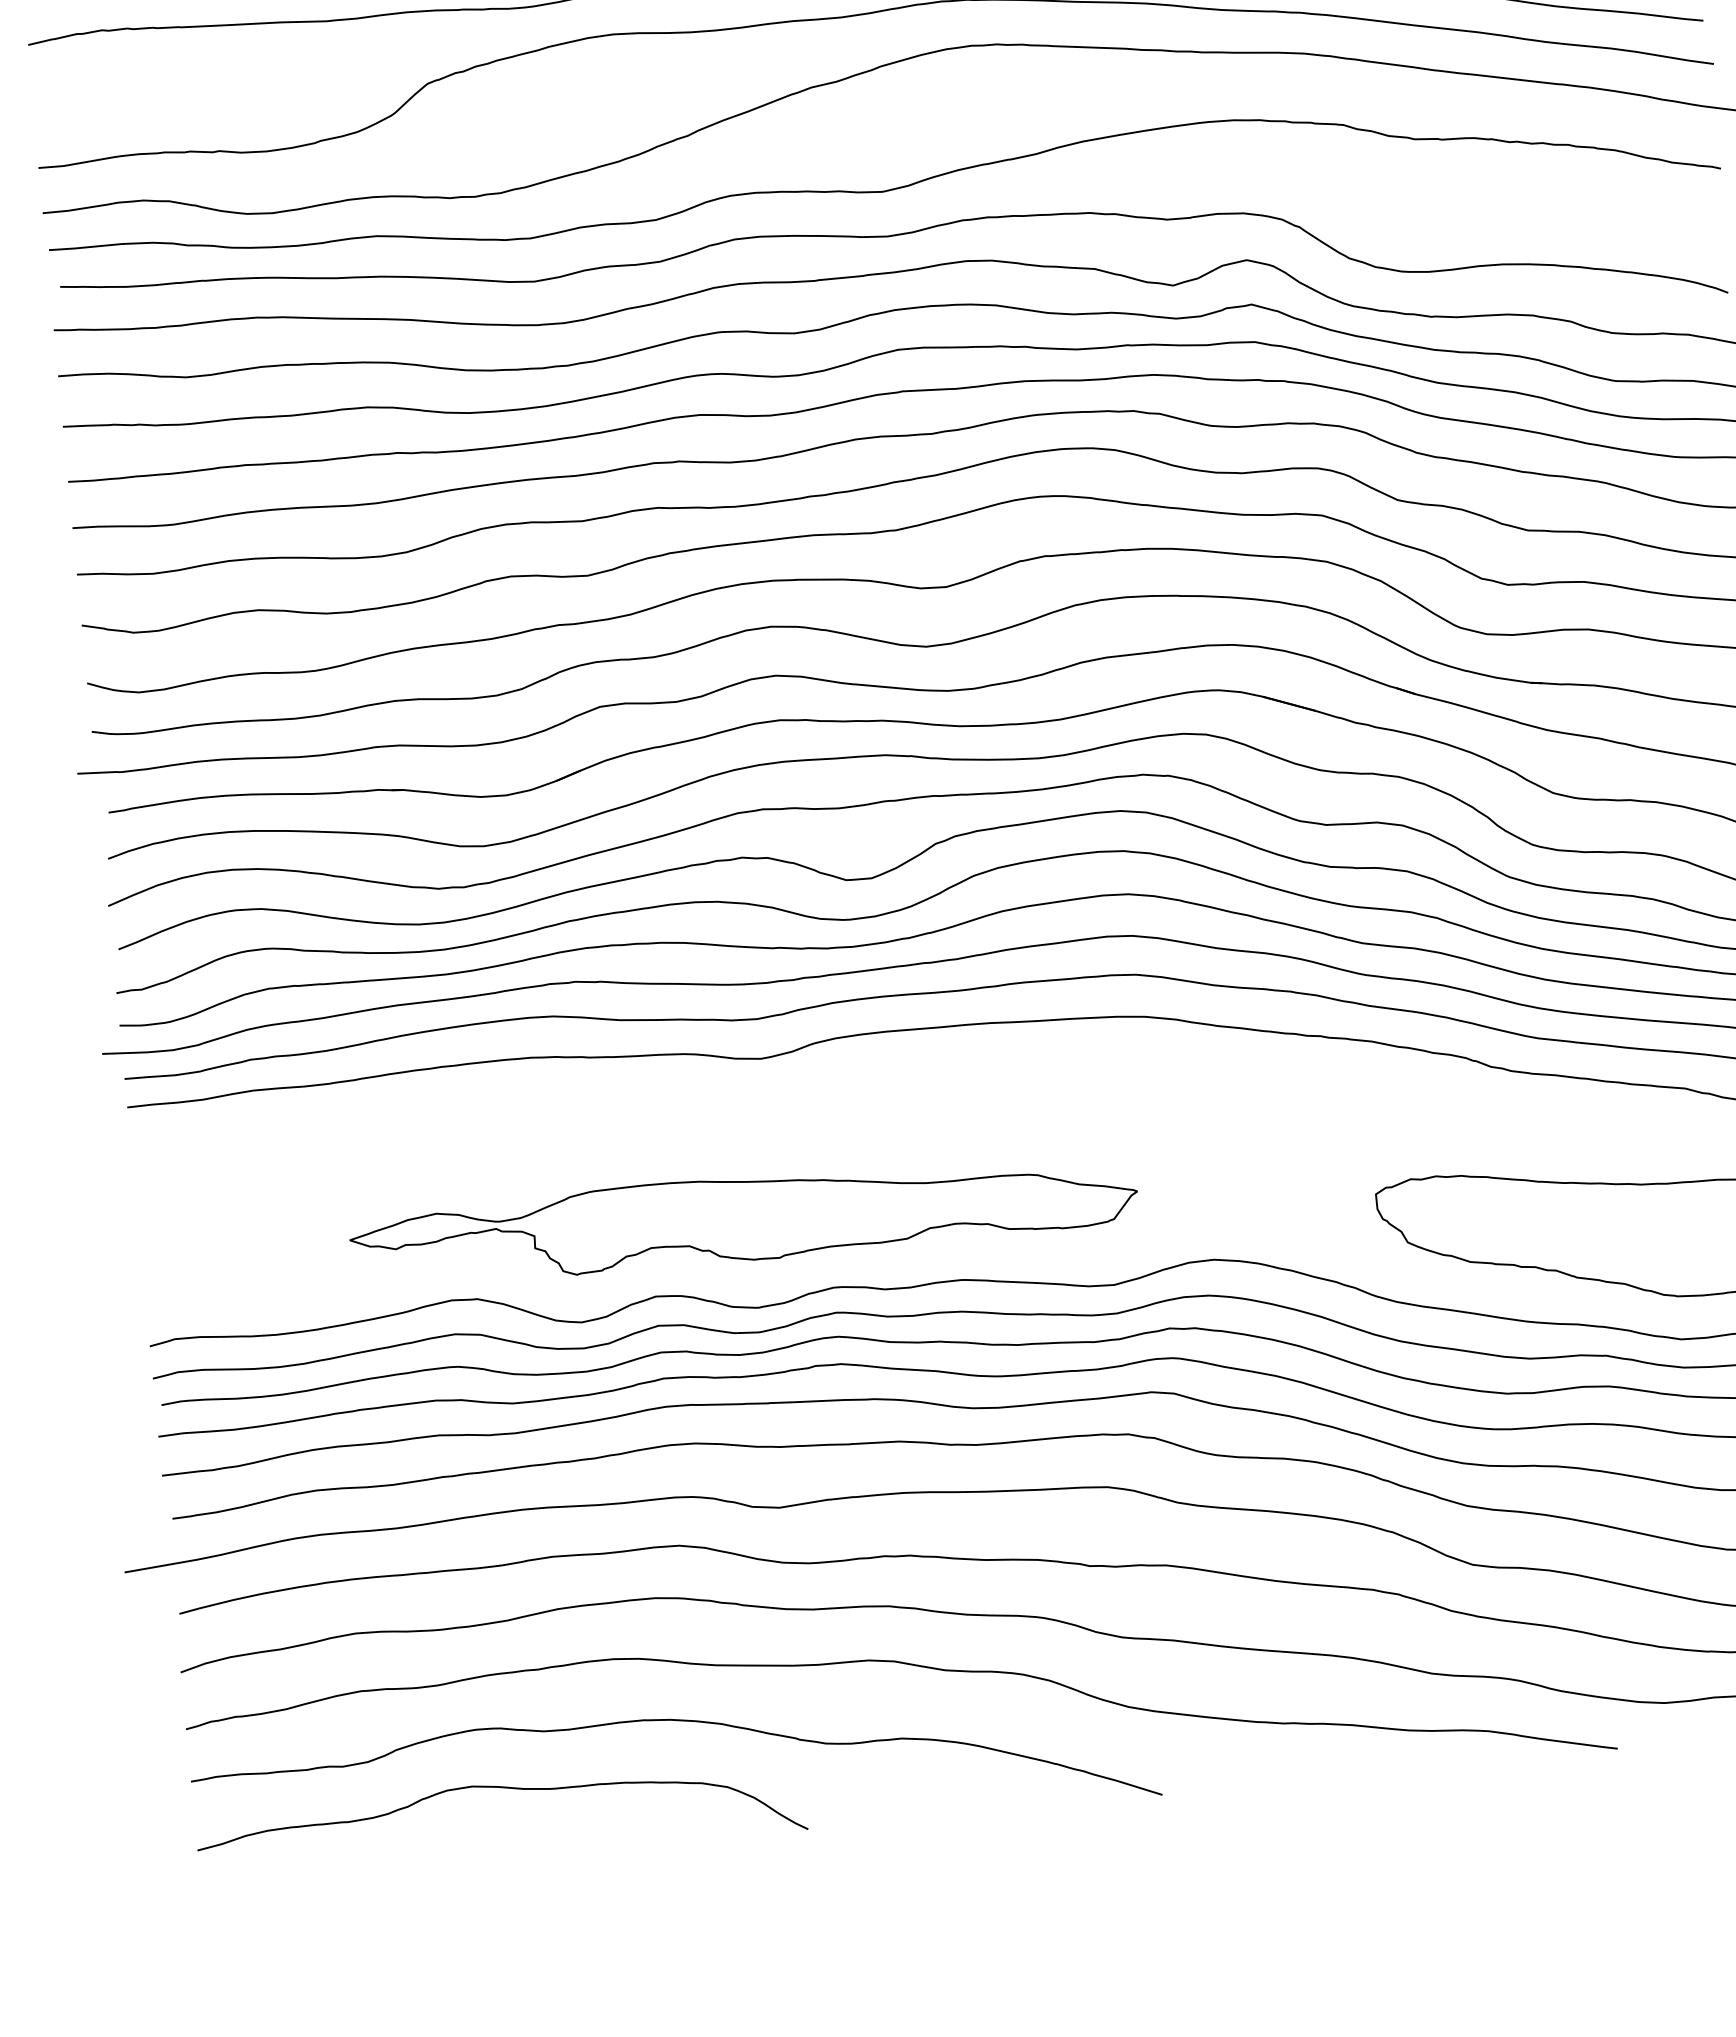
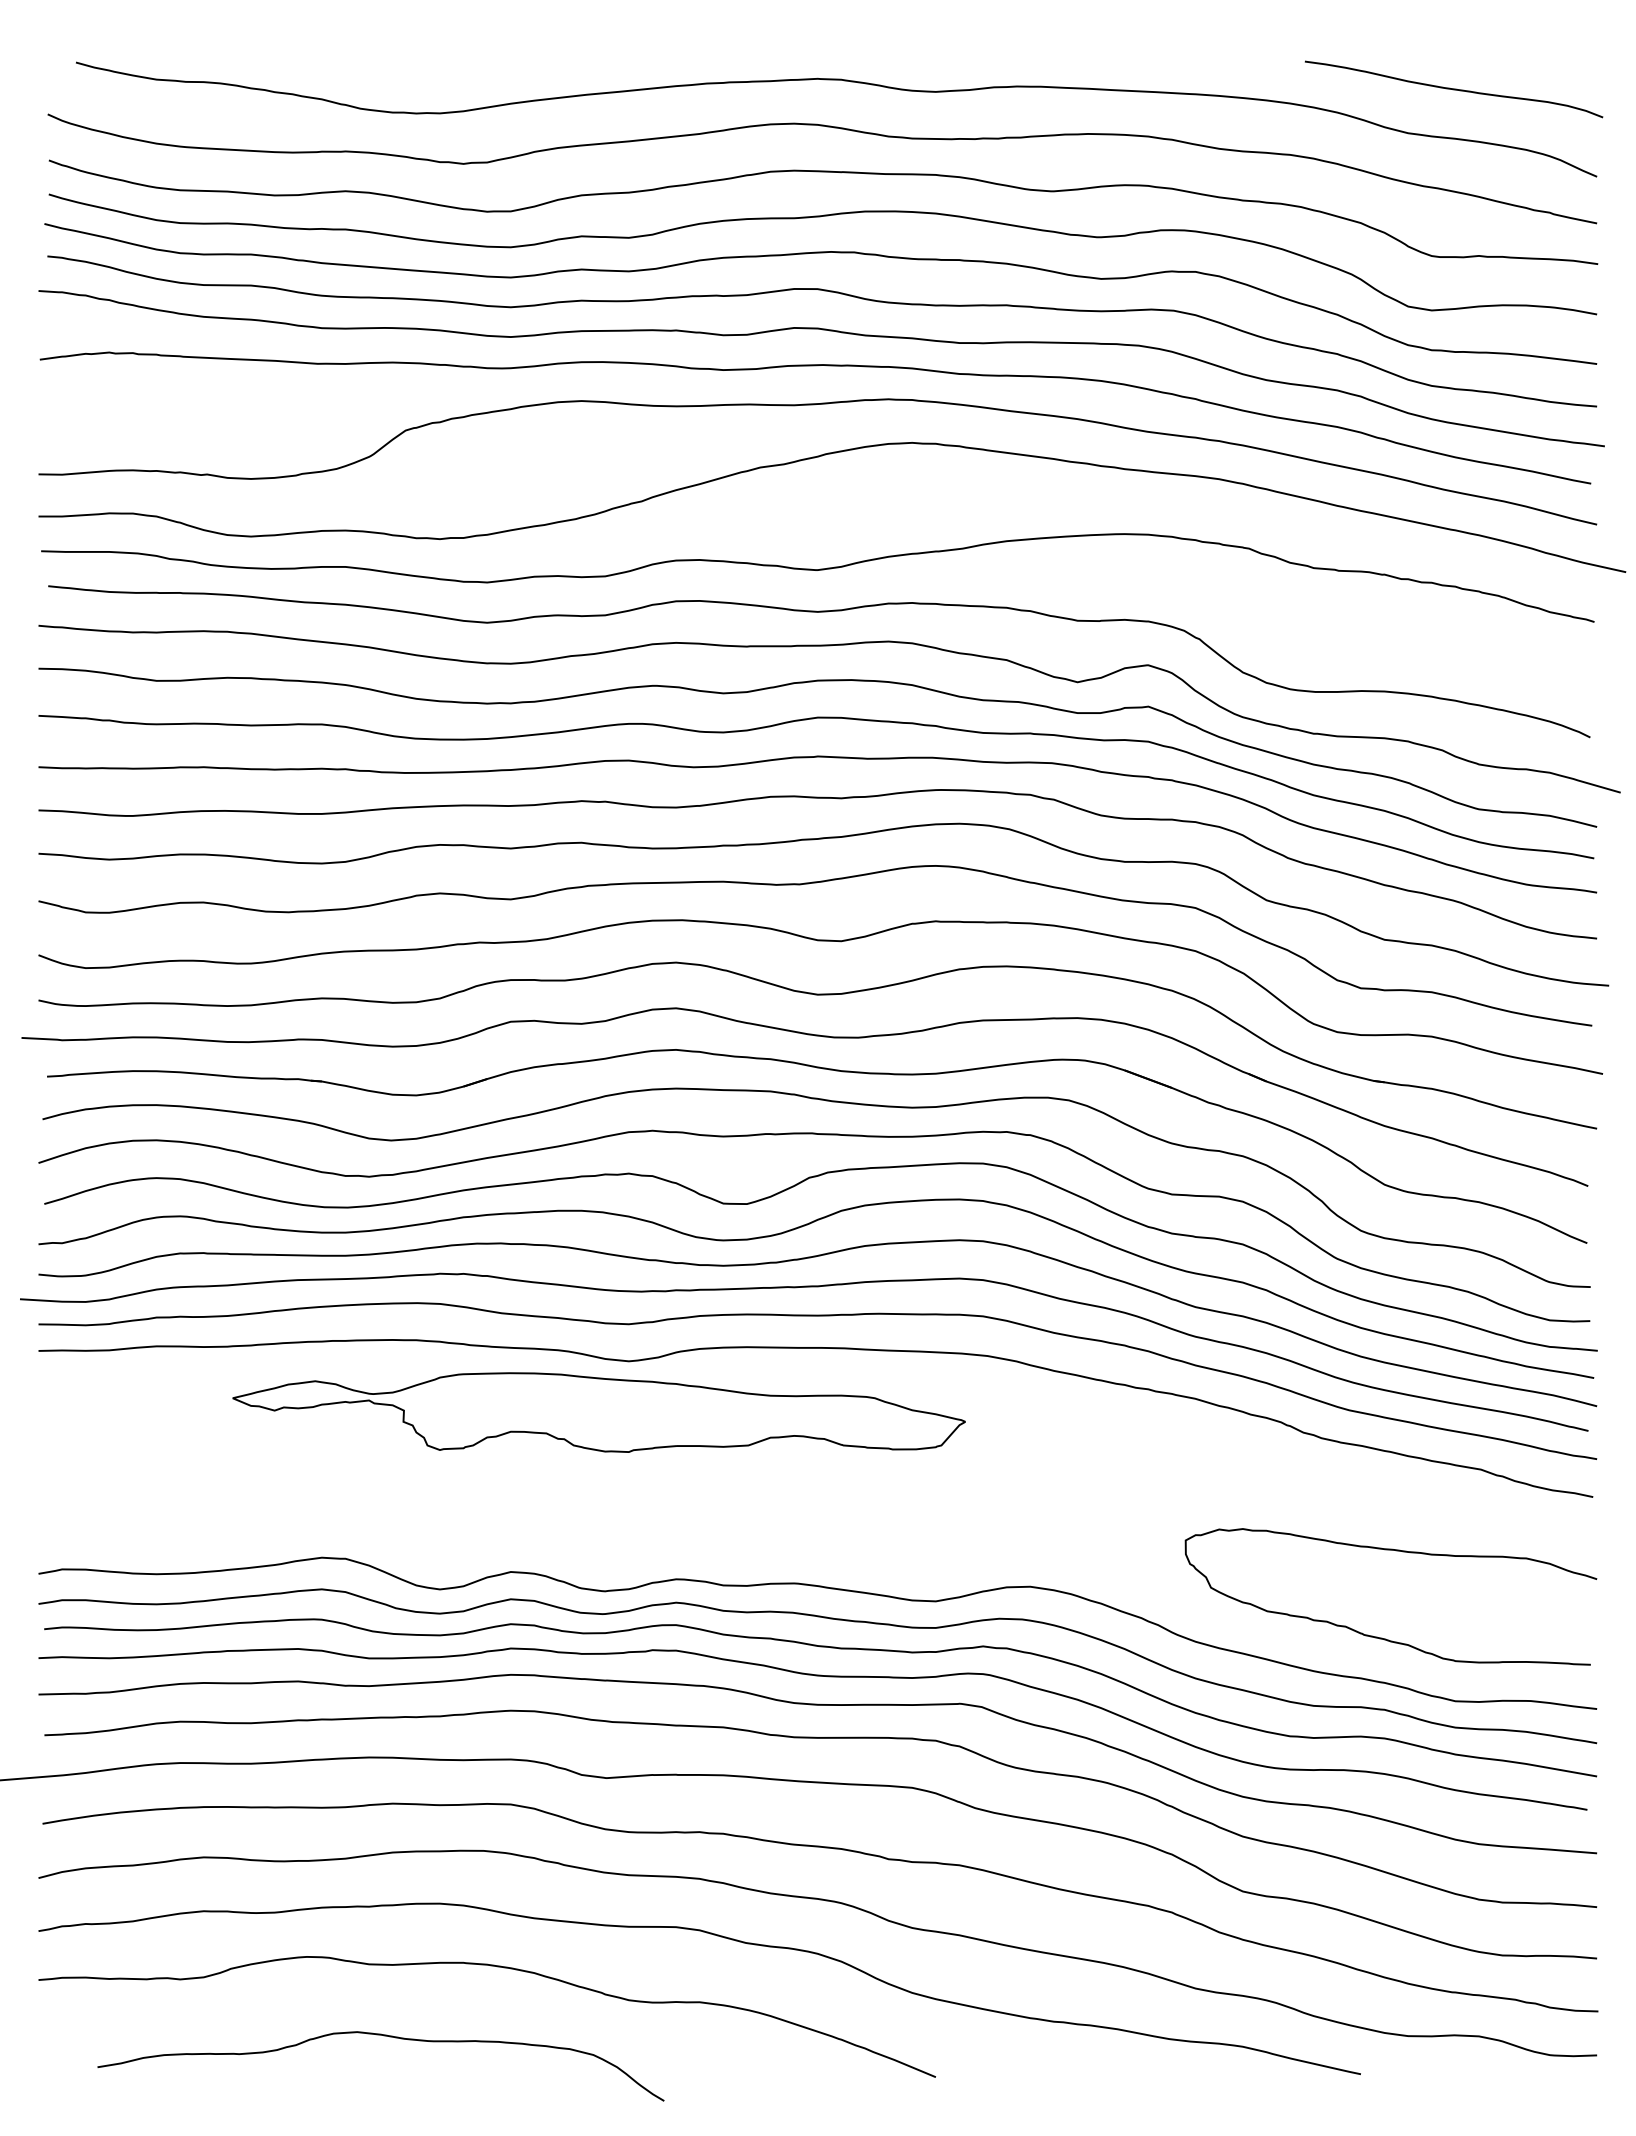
part: (743, 1218) -> (598, 1412), moved
curve: (500, 1788) -> (383, 2036), moved

